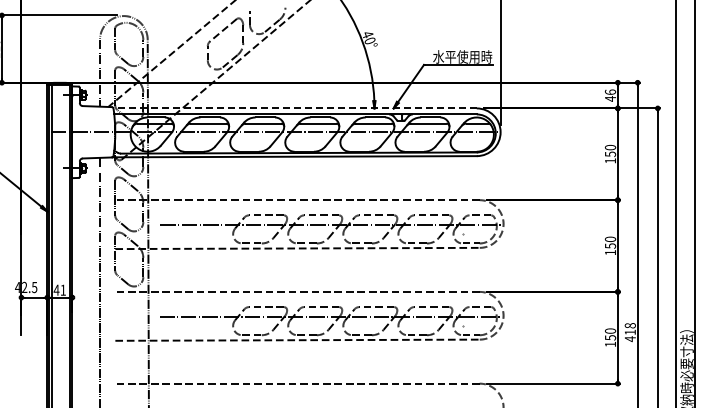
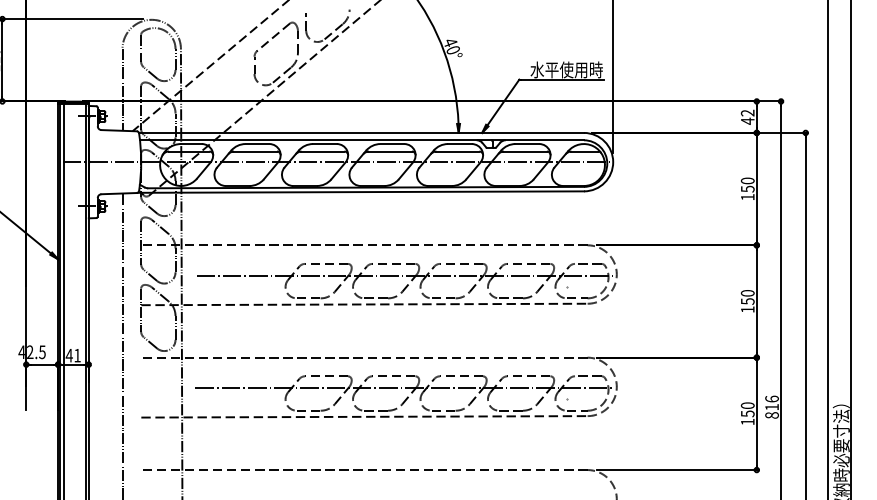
text: (610, 91) -> (747, 112), 46 -> 42
line: (295, 108) -> (361, 133), dashed -> solid
text: (629, 332) -> (771, 407), 418 -> 816

